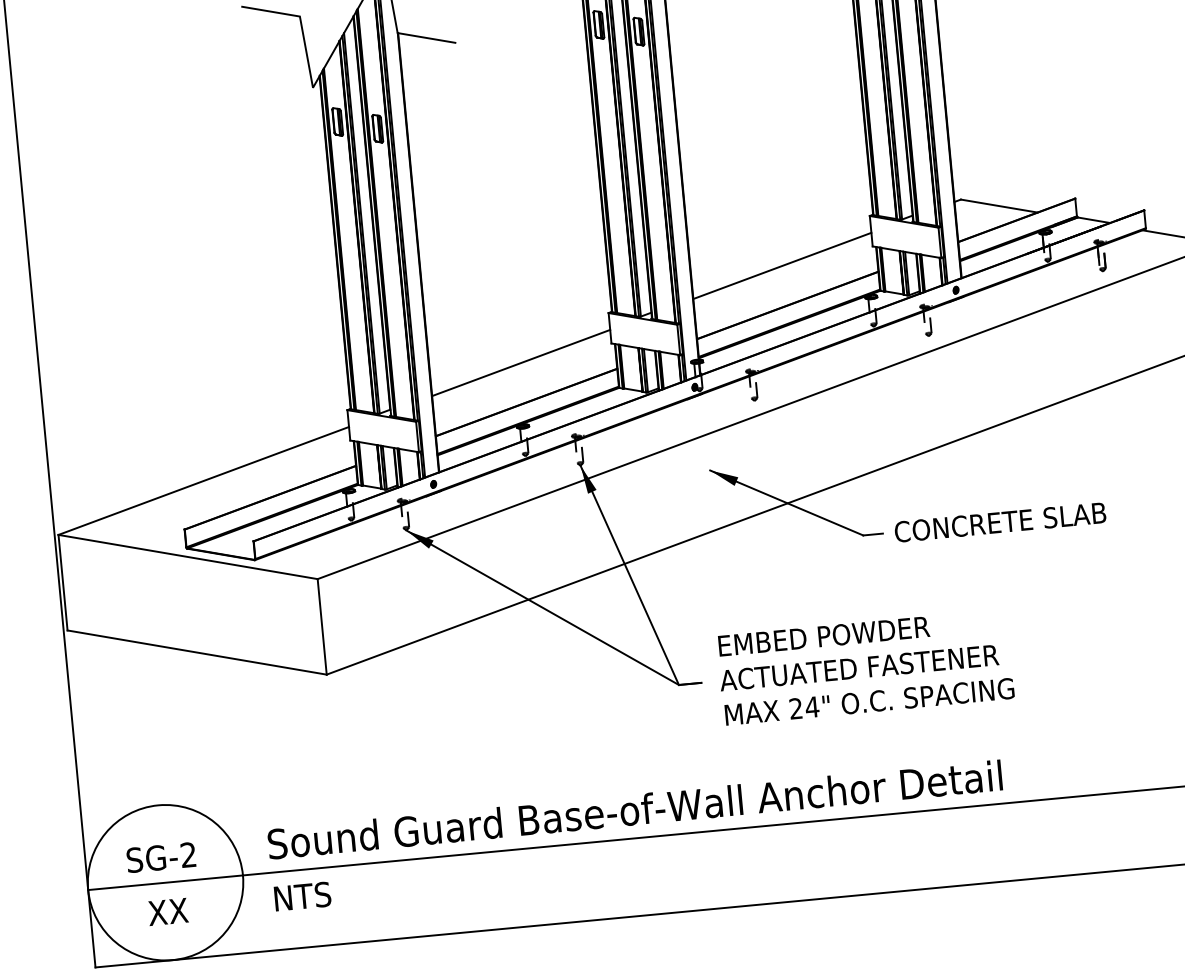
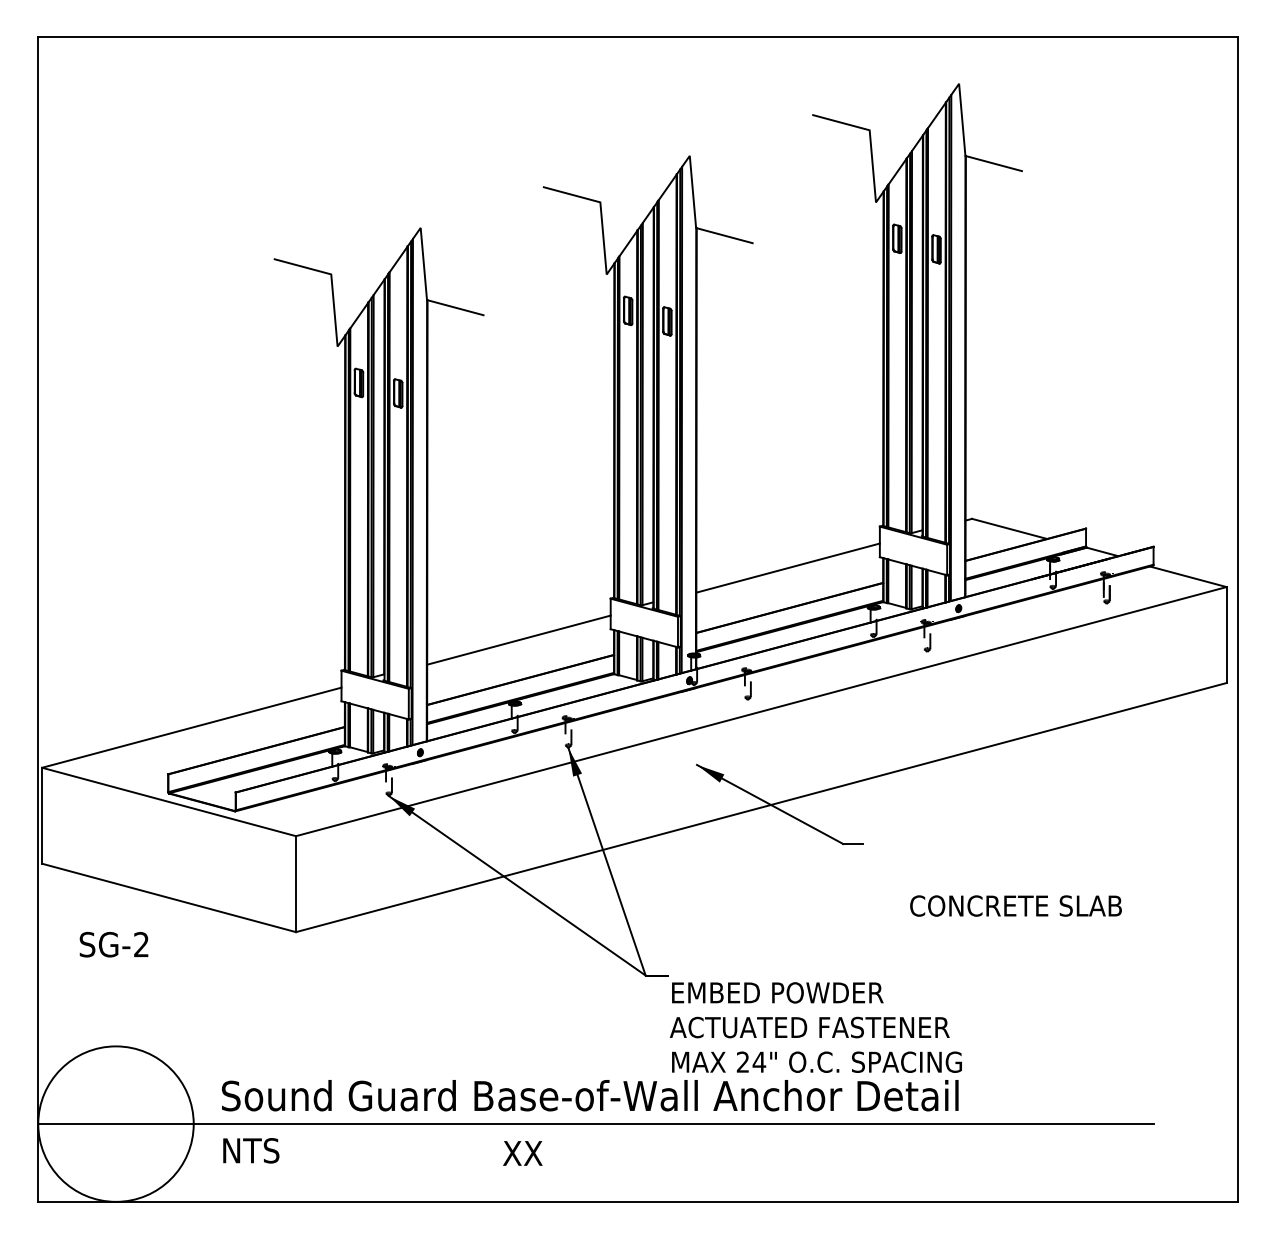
text: (999, 522) -> (1015, 905), moved
text: (864, 667) -> (815, 1027), moved
text: (160, 857) -> (113, 944), moved
text: (167, 912) -> (522, 1153), moved

